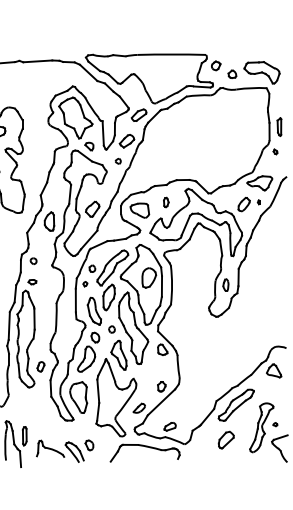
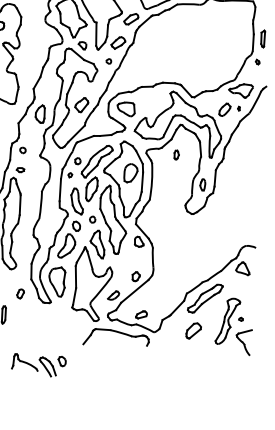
part: (166, 202) -> (176, 155), moved
part: (40, 366) -> (20, 293), moved
part: (65, 450) -> (39, 364), moved

